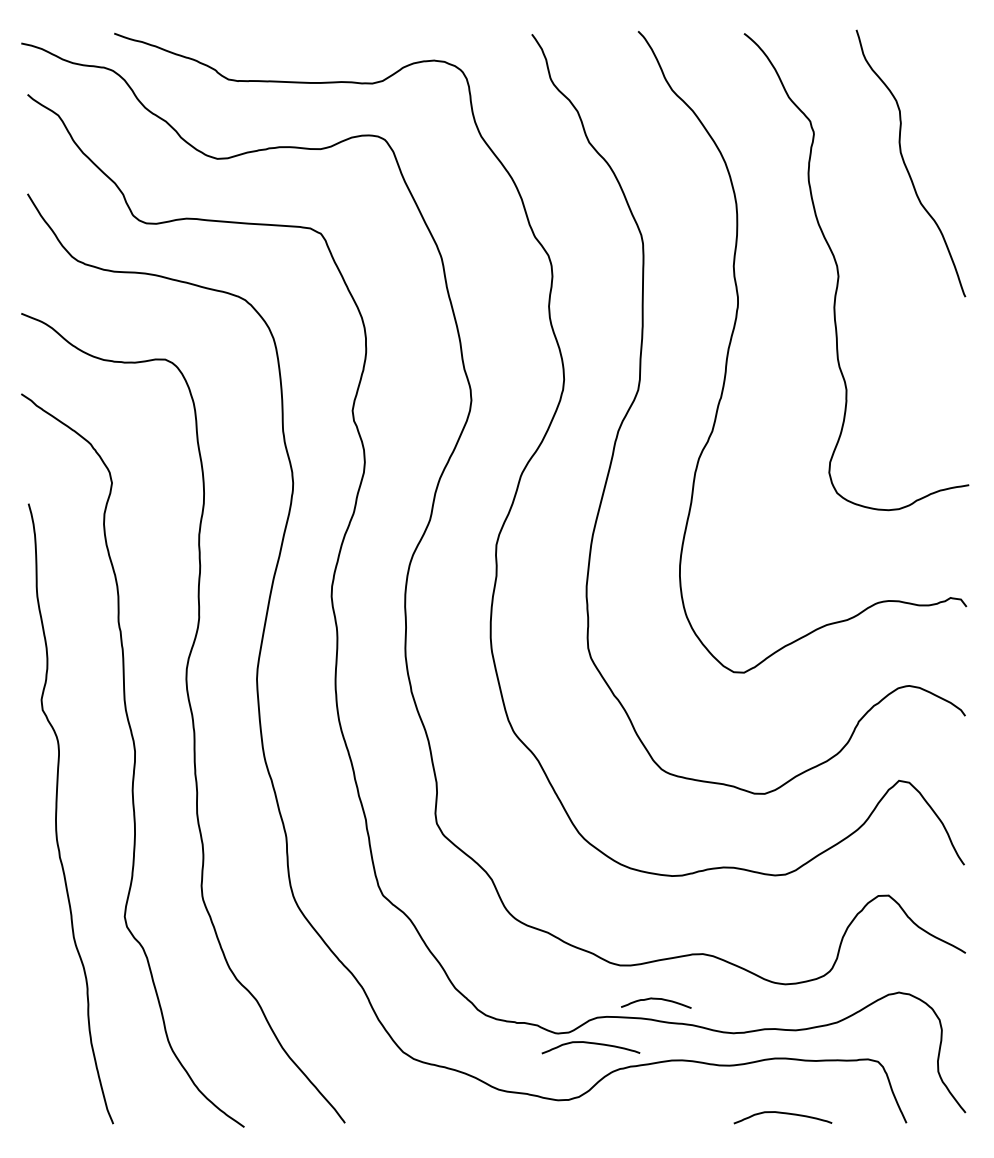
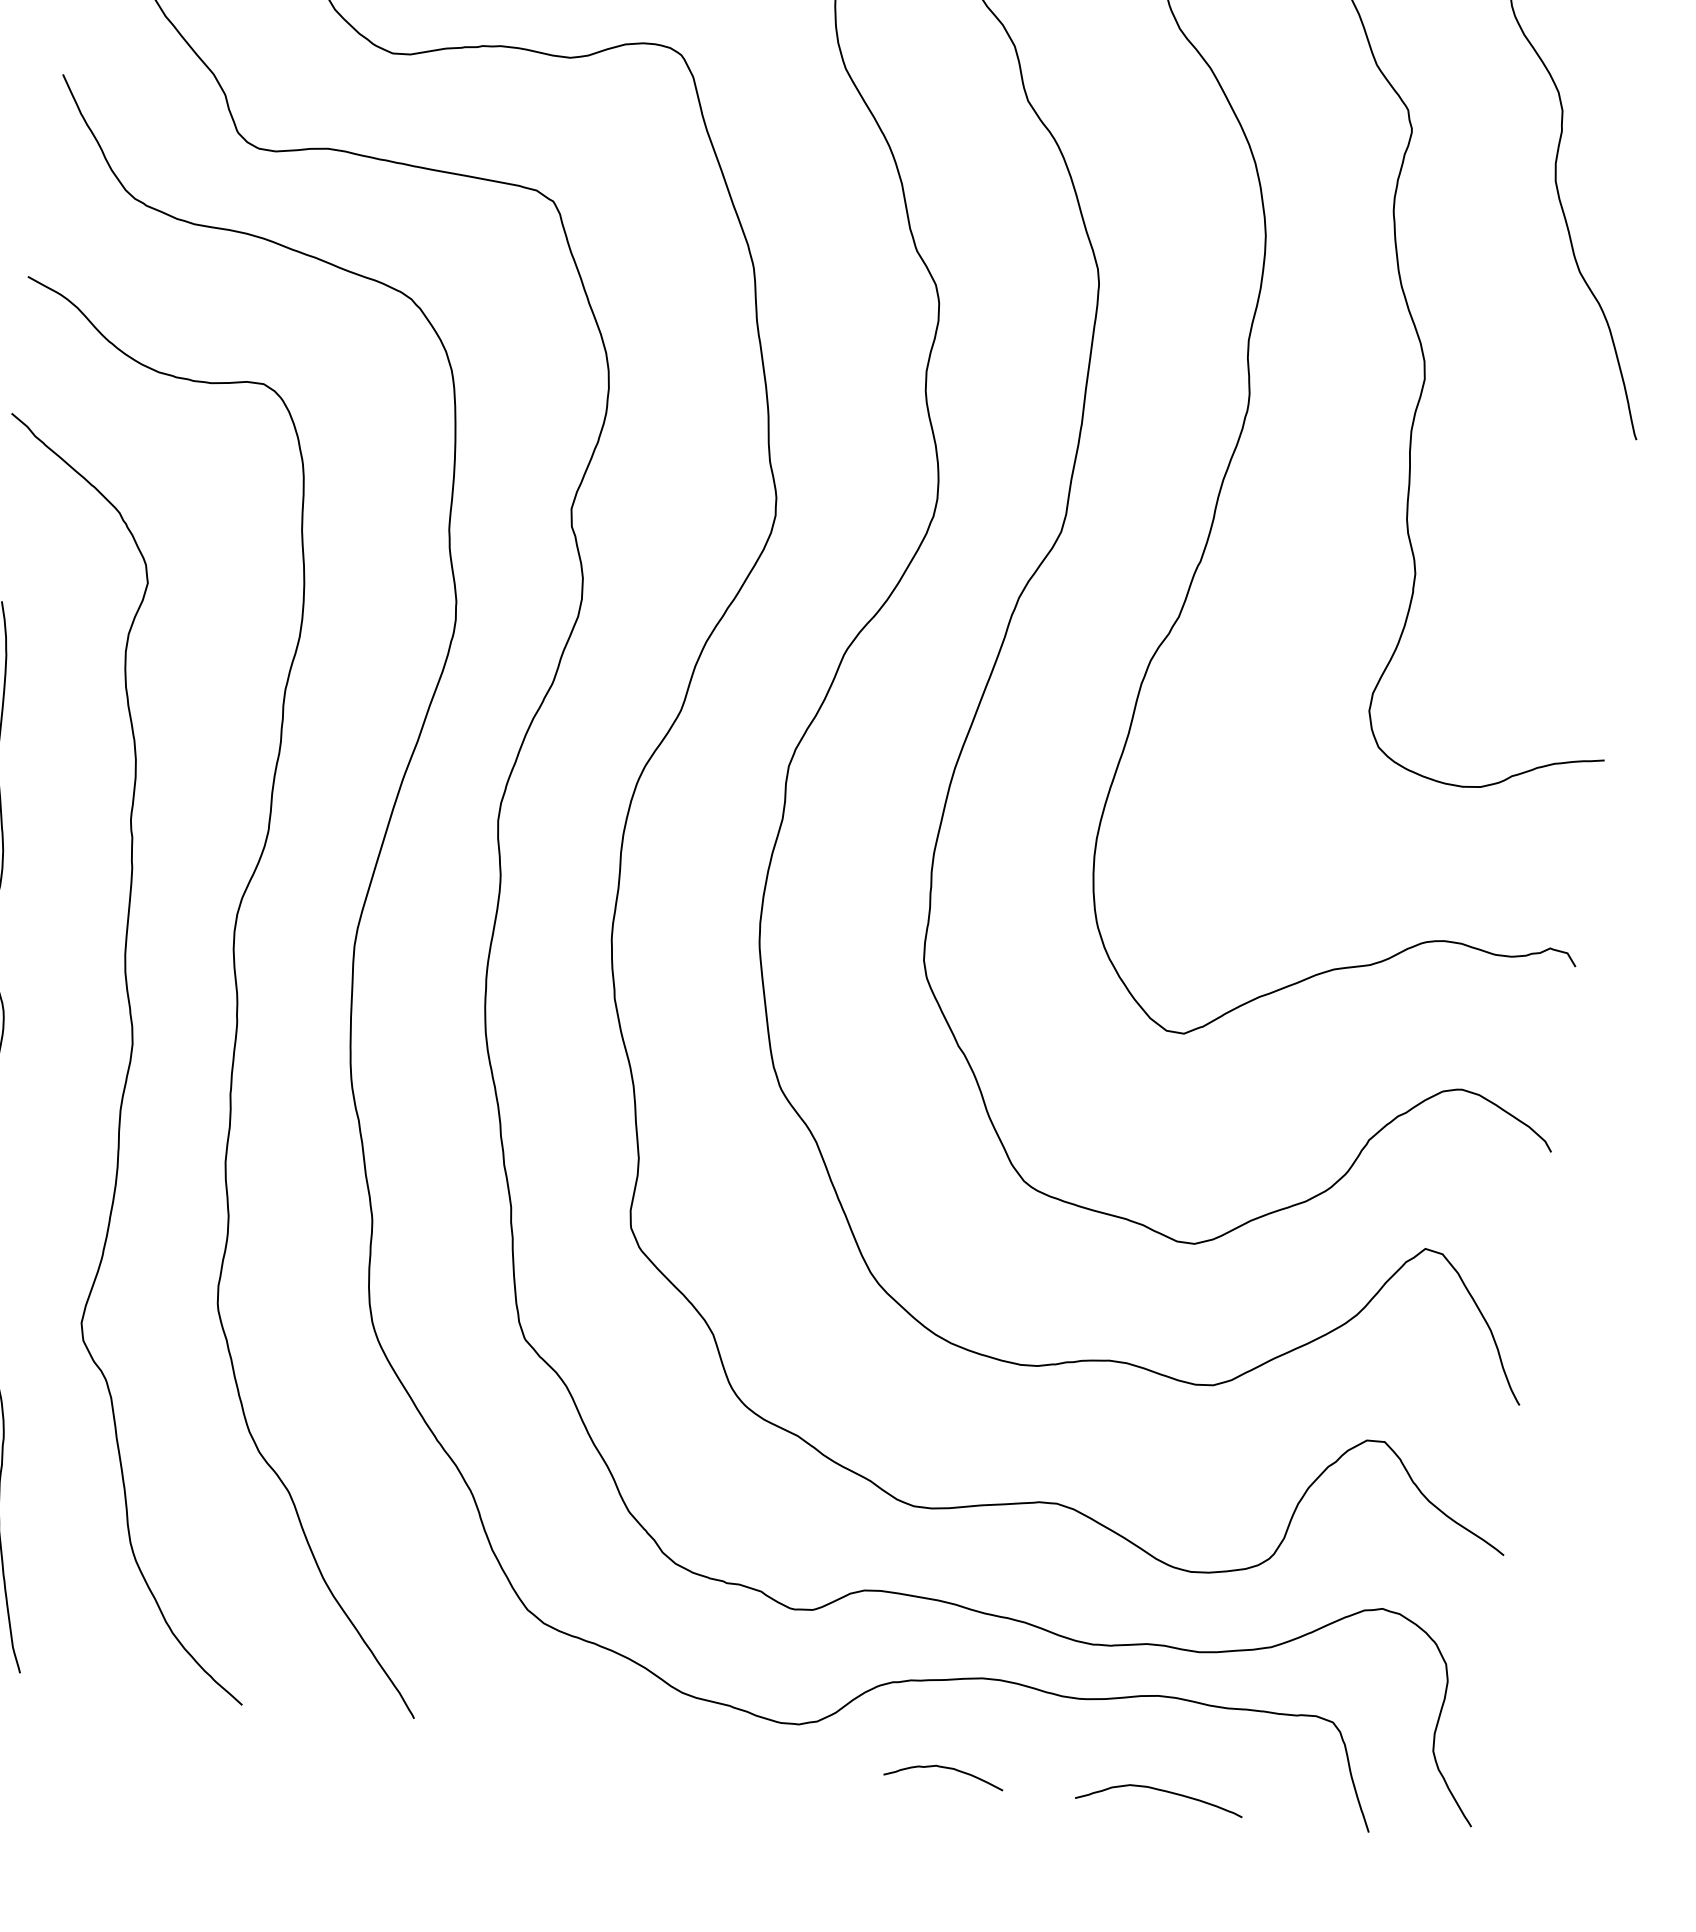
curve: (656, 999) -> (945, 1768), moved
curve: (592, 1044) -> (850, 1635), removed

